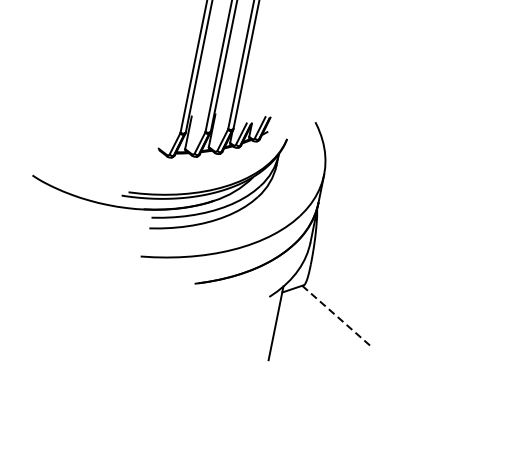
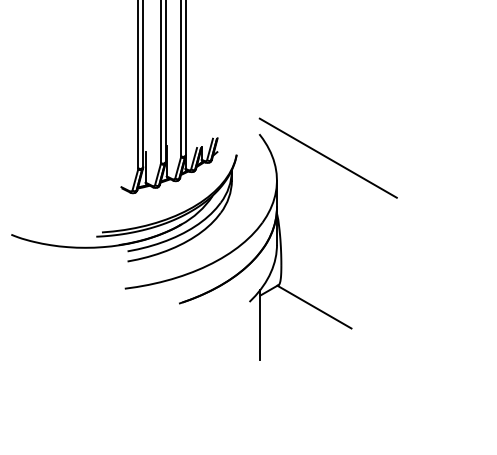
line: (382, 161) -> (327, 157), added
line: (336, 316) -> (314, 307), dashed -> solid

